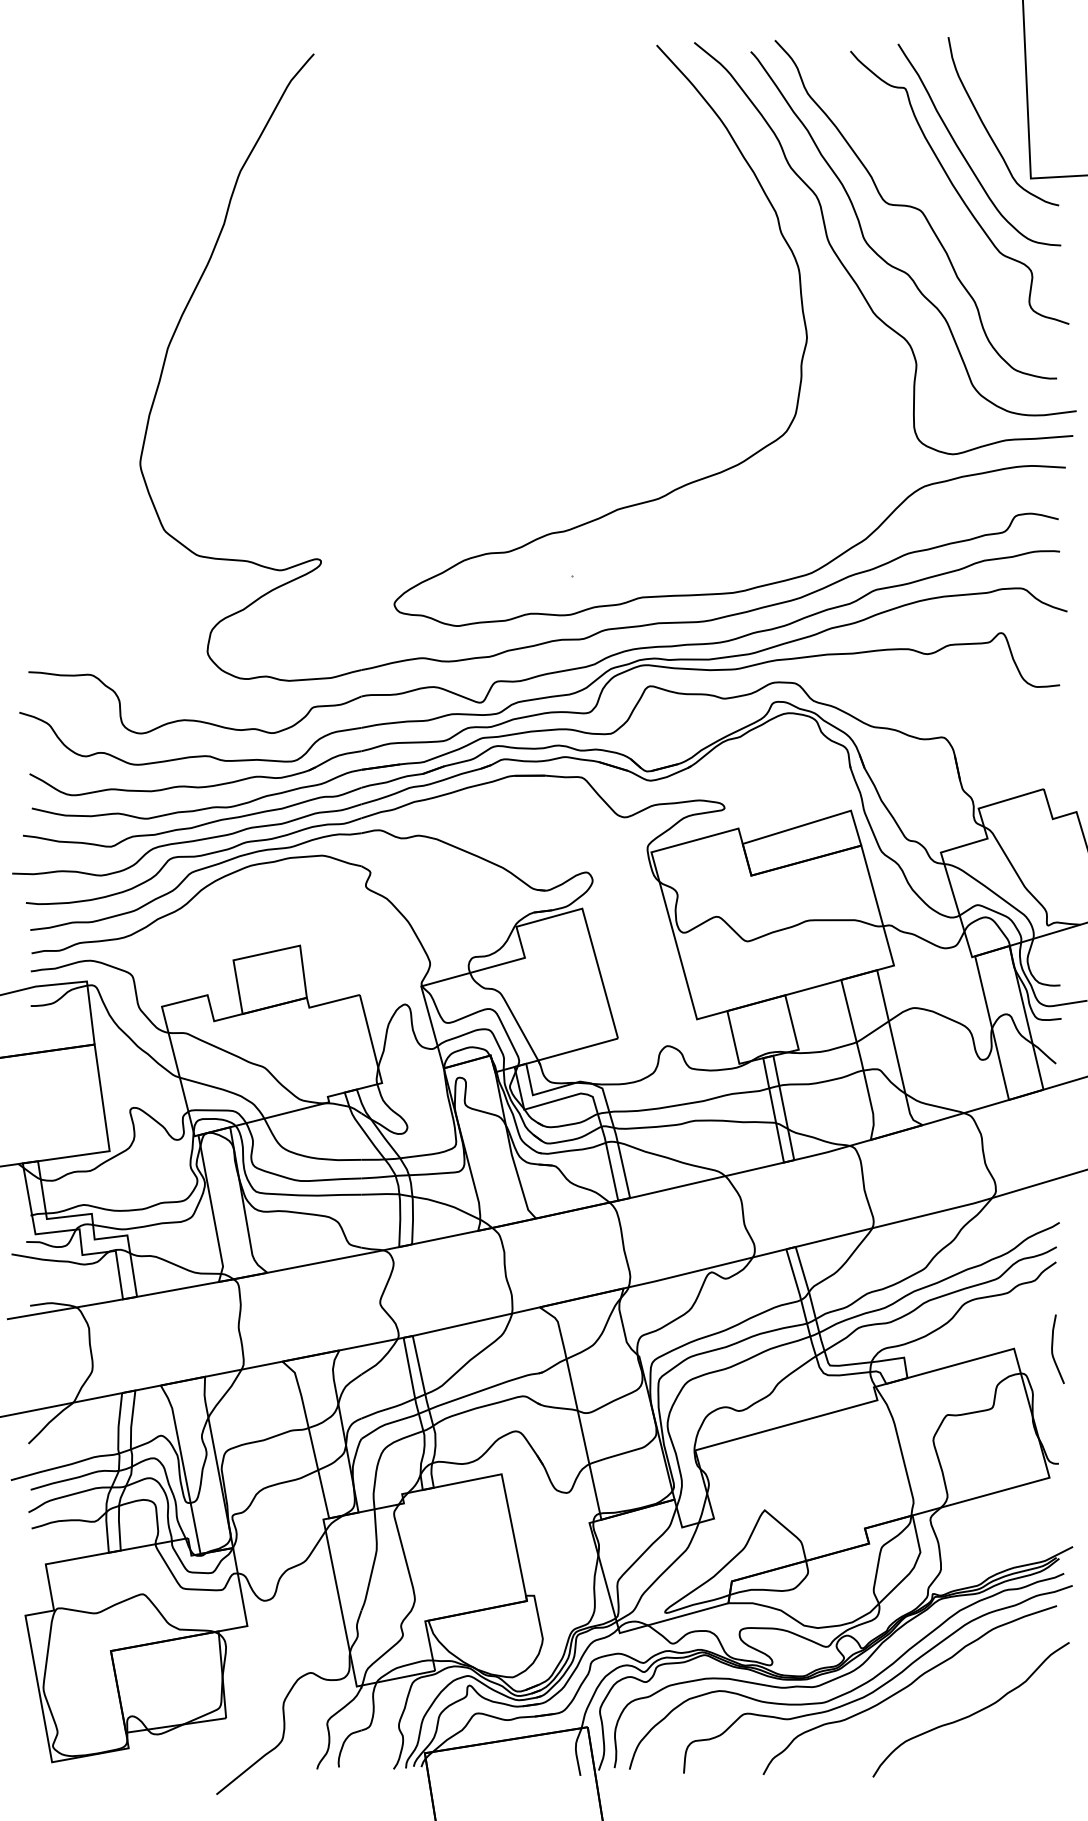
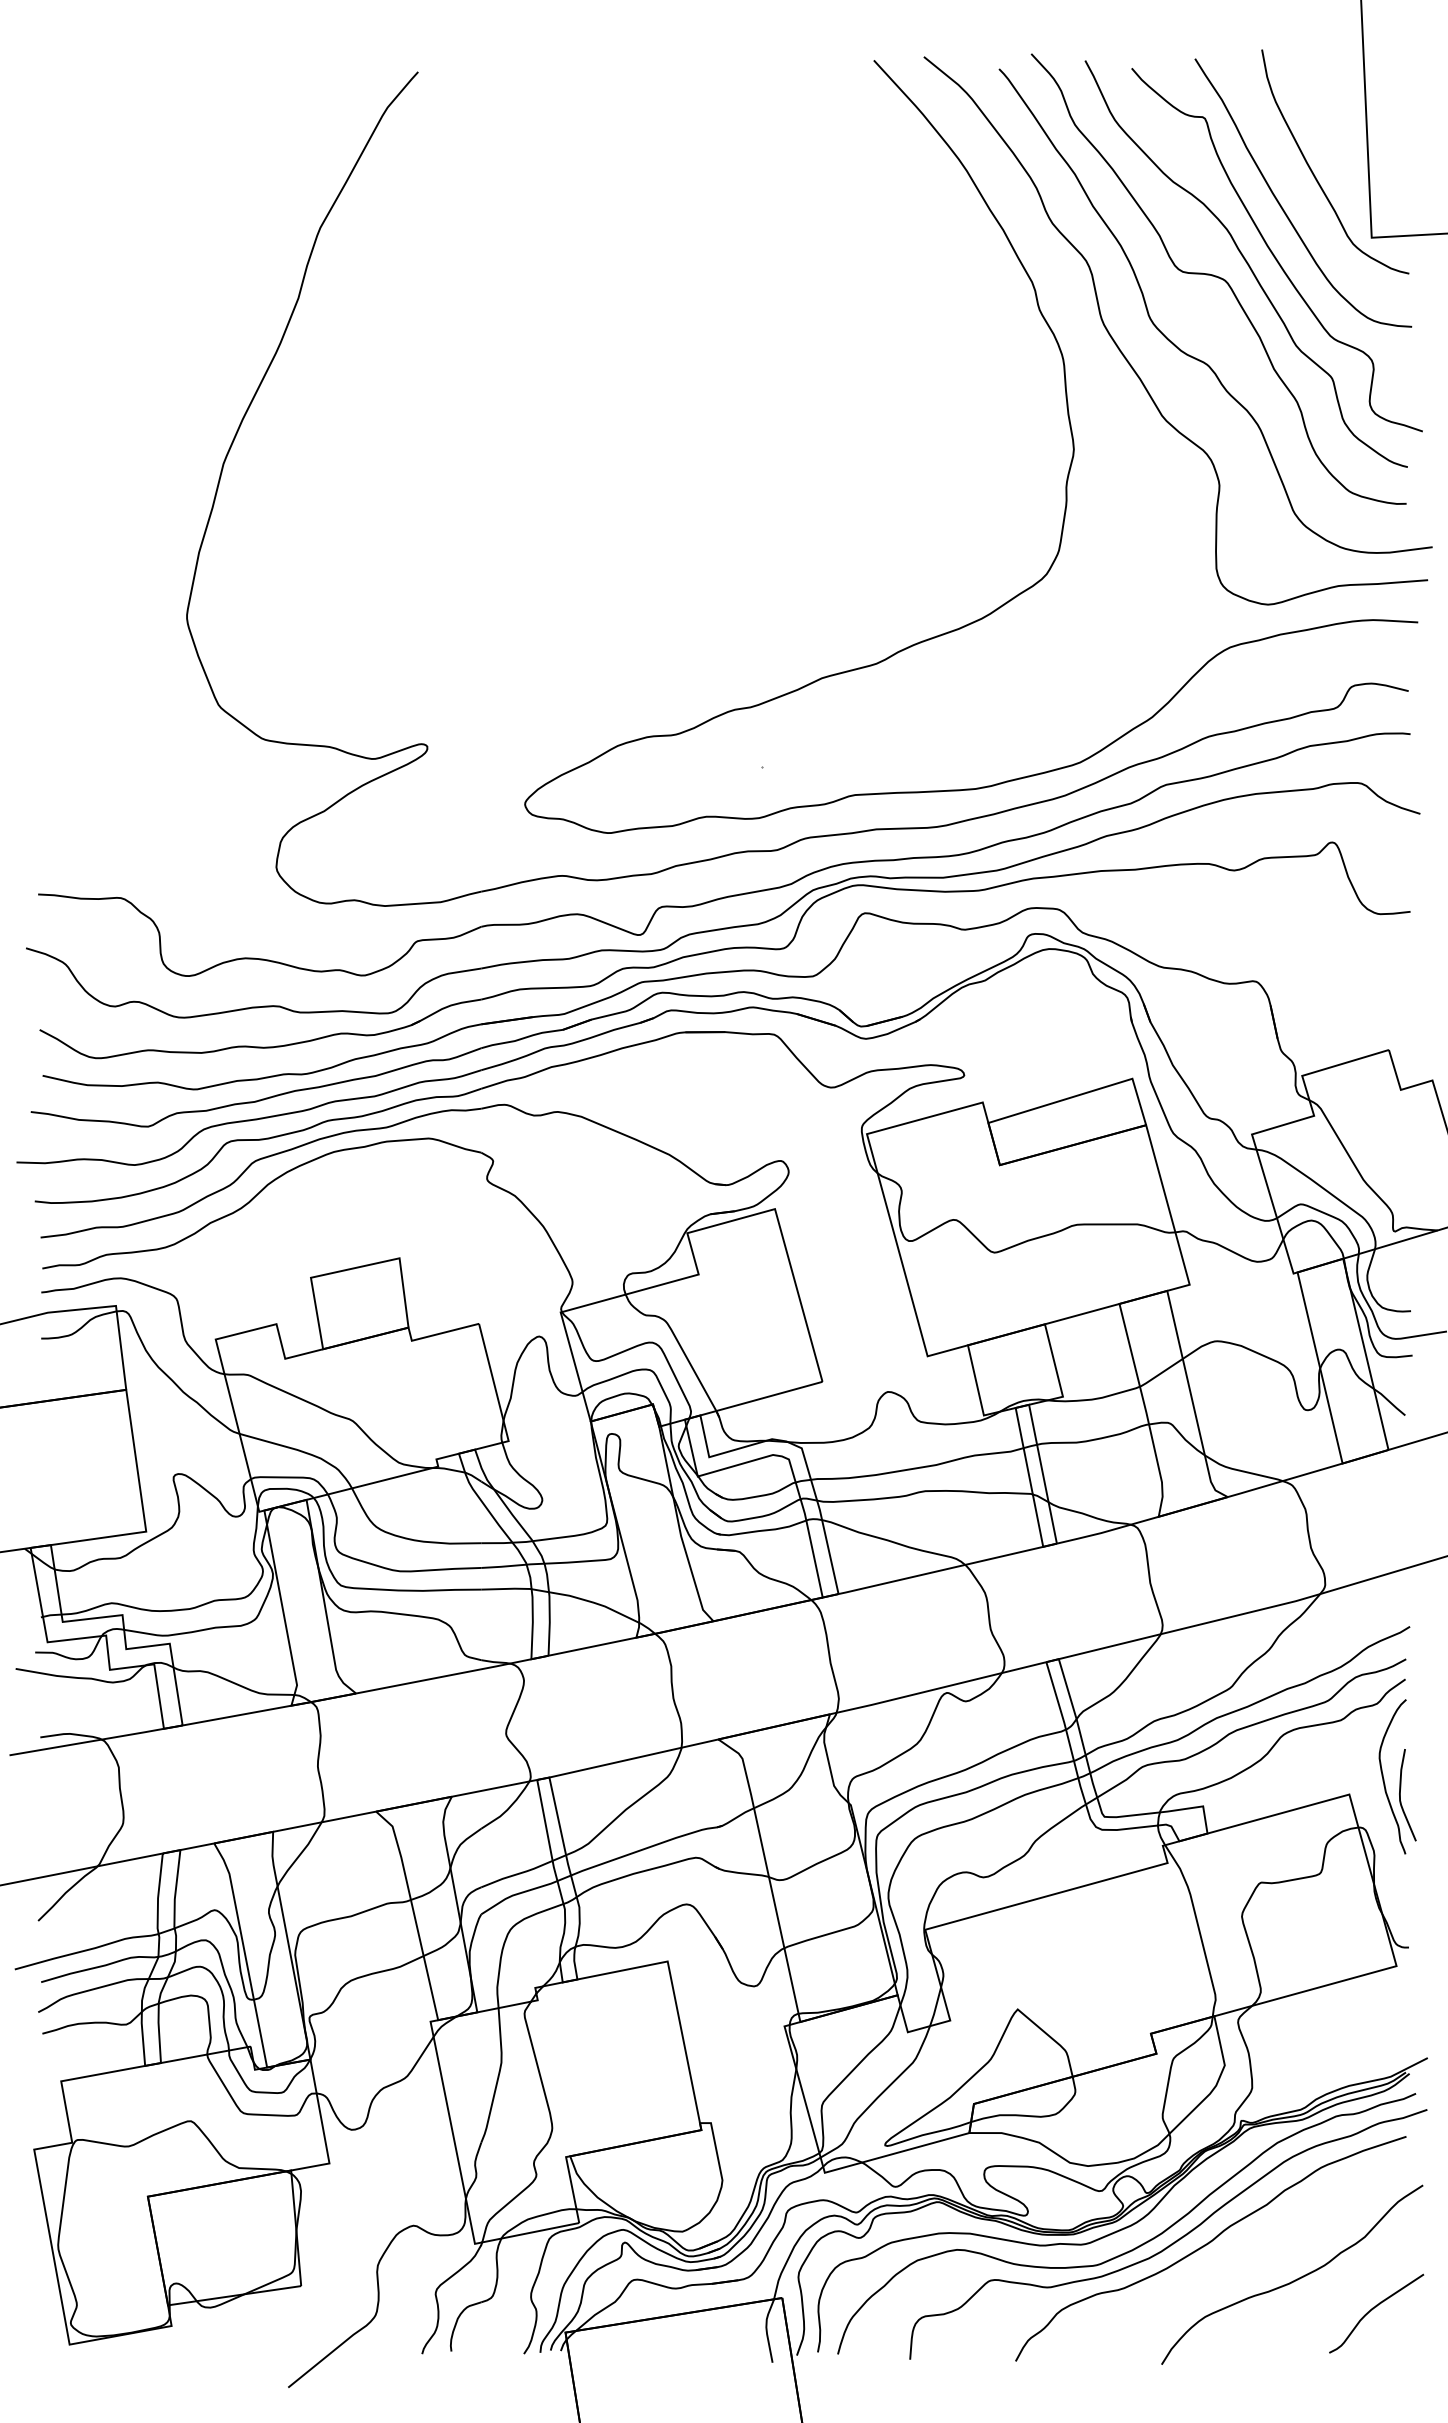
curve: (936, 197) -> (1245, 262), added
curve: (1040, 1336) -> (1384, 1778), added
curve: (1032, 1735) -> (1373, 2309), added

